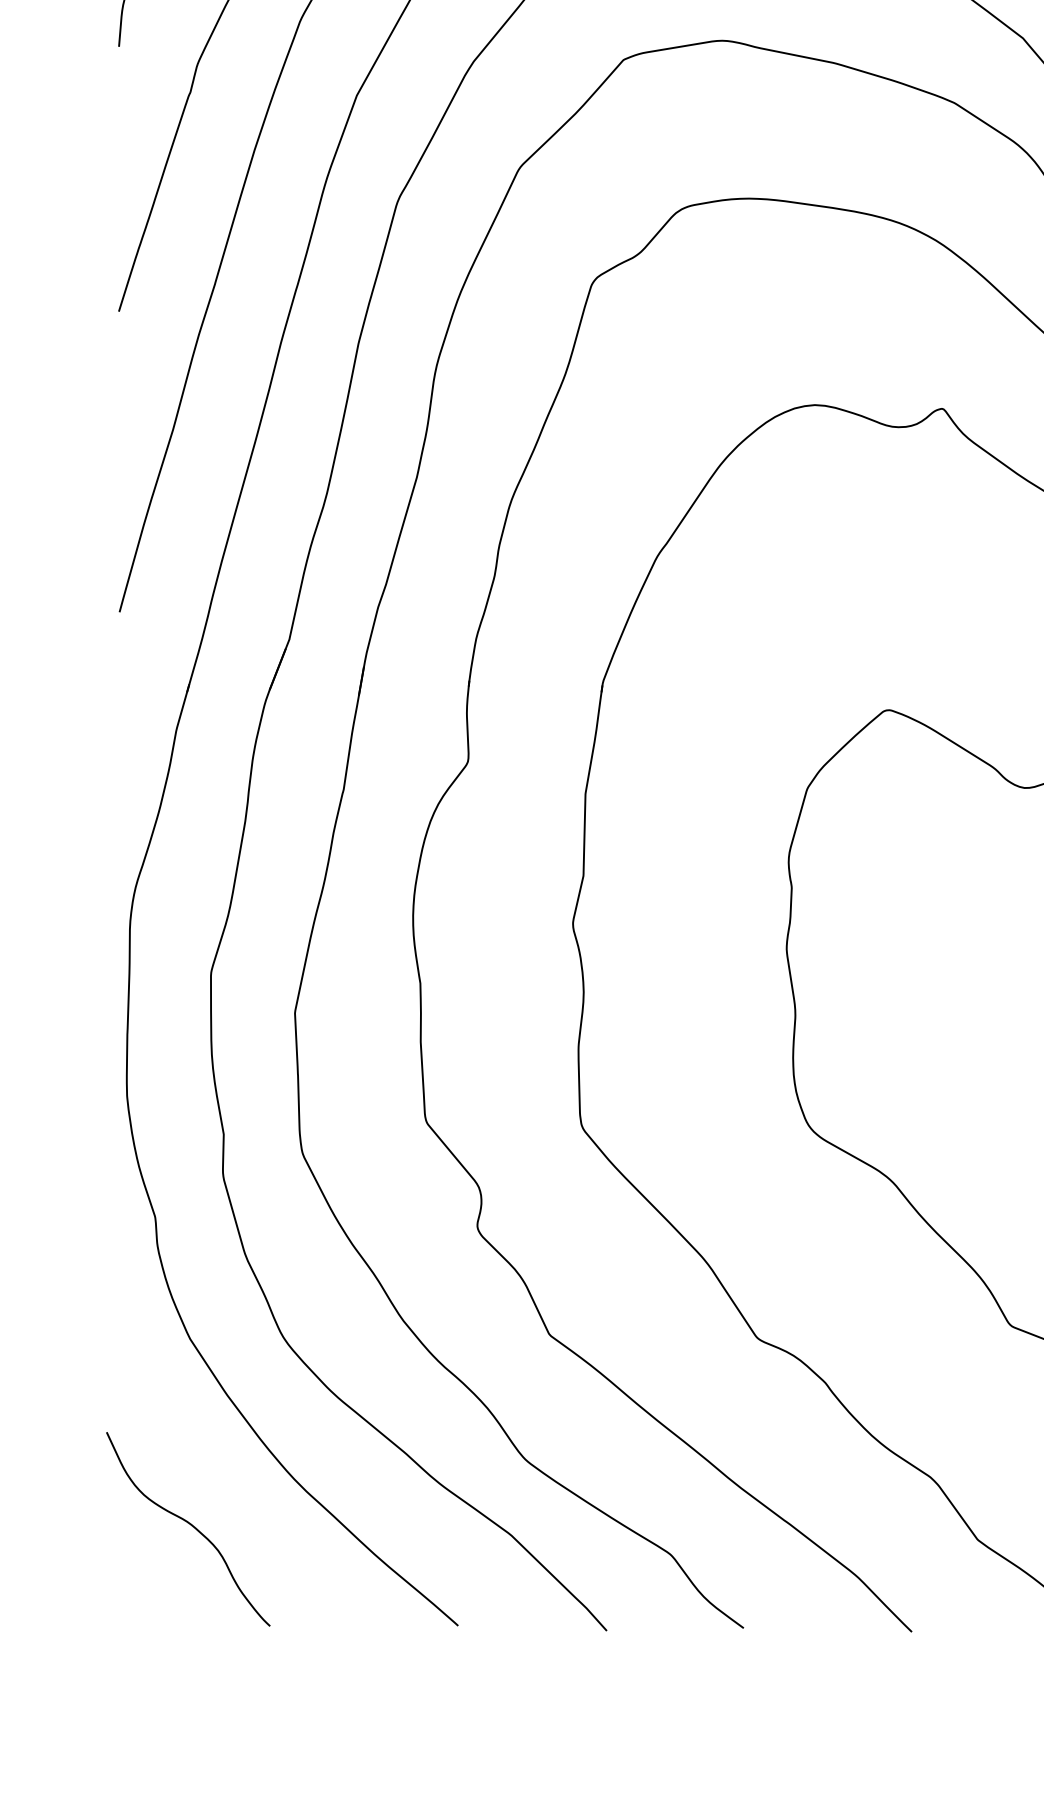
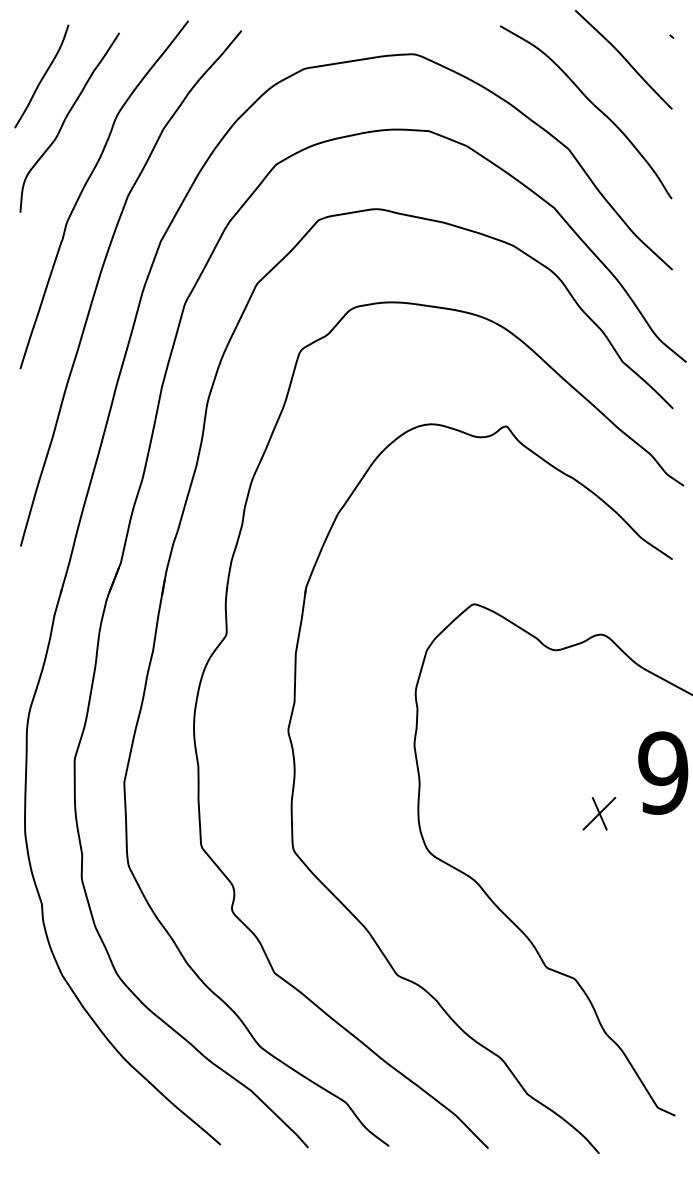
curve: (188, 1525) -> (61, 1085), removed

